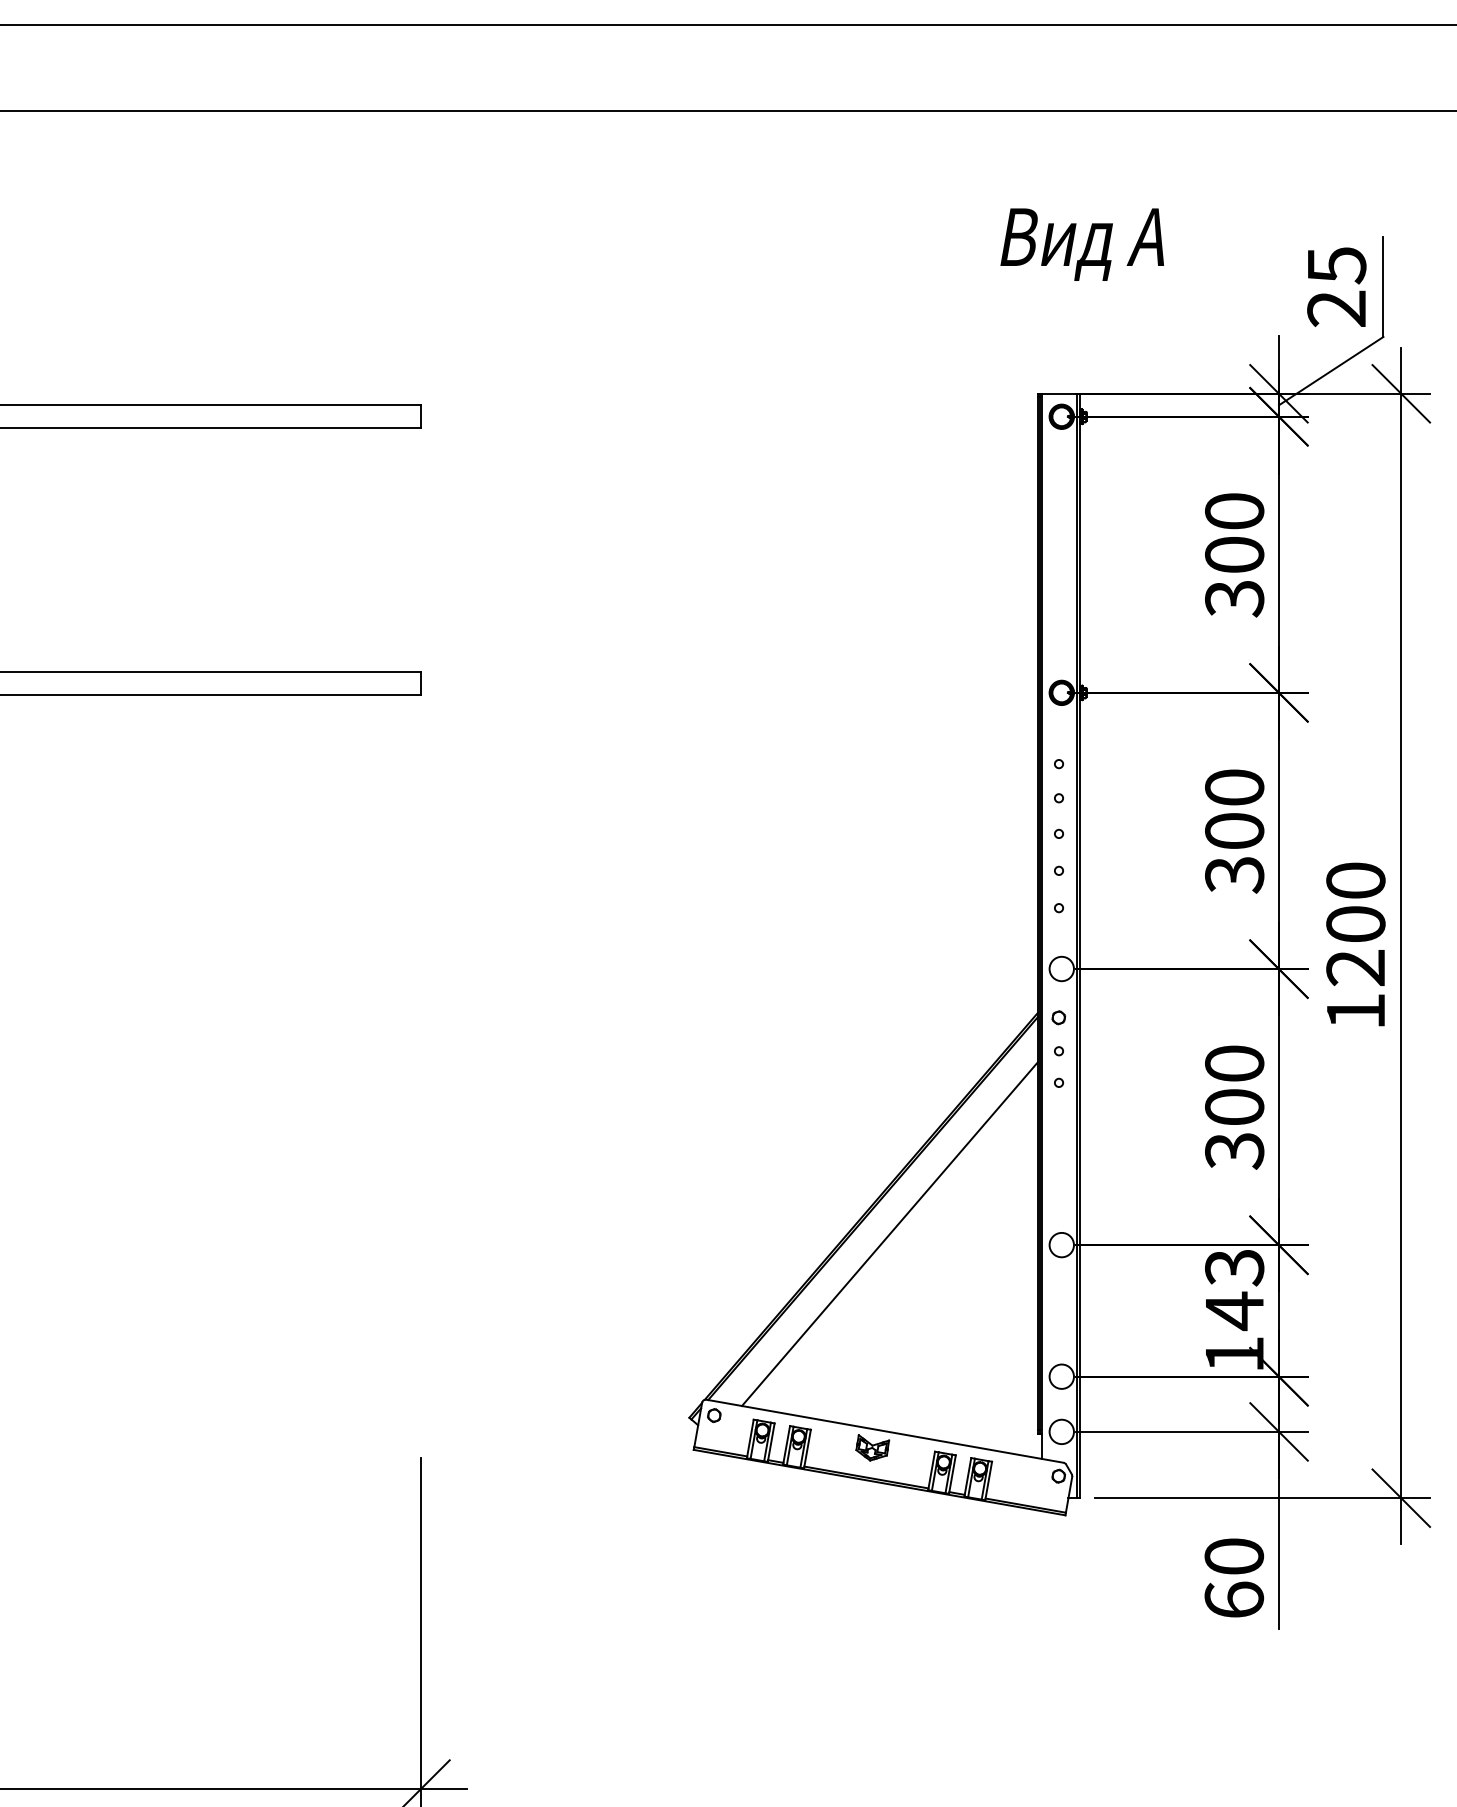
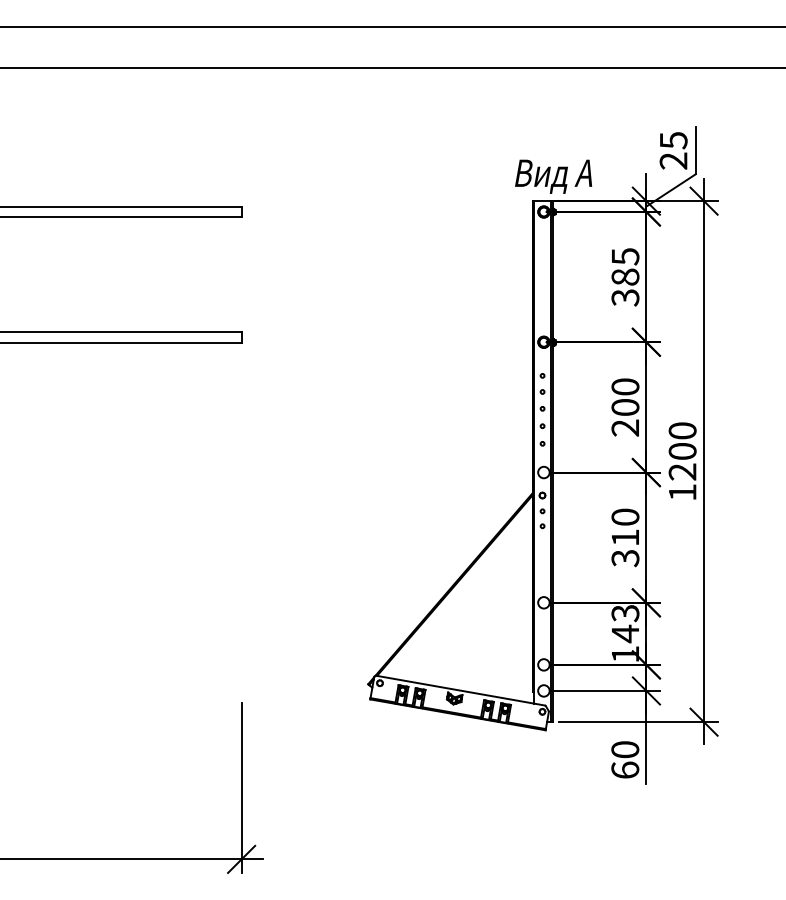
text: (1082, 244) -> (553, 176), moved
text: (1234, 532) -> (625, 266), 300 -> 385
text: (1234, 873) -> (625, 427), 300 -> 200
text: (1234, 1106) -> (625, 537), 300 -> 310
line: (889, 1233) -> (462, 597), removed

